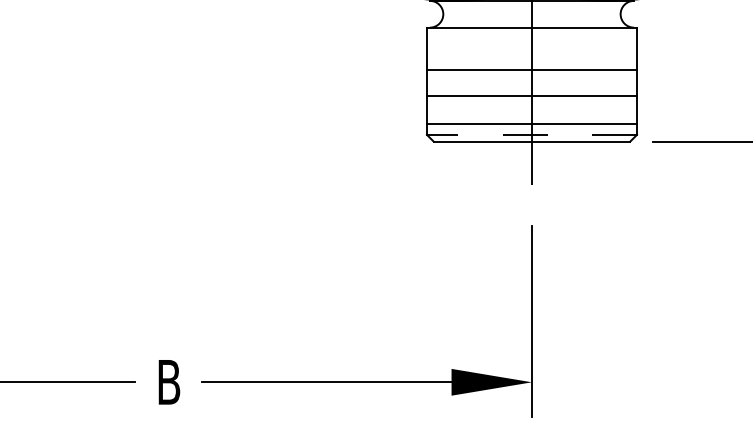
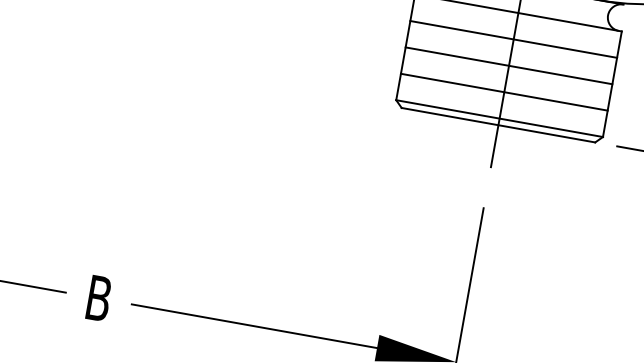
line: (531, 70) -> (513, 39), moved
line: (531, 96) -> (508, 65), moved
line: (531, 124) -> (503, 92), moved
line: (531, 134) -> (499, 118), dashed -> solid

